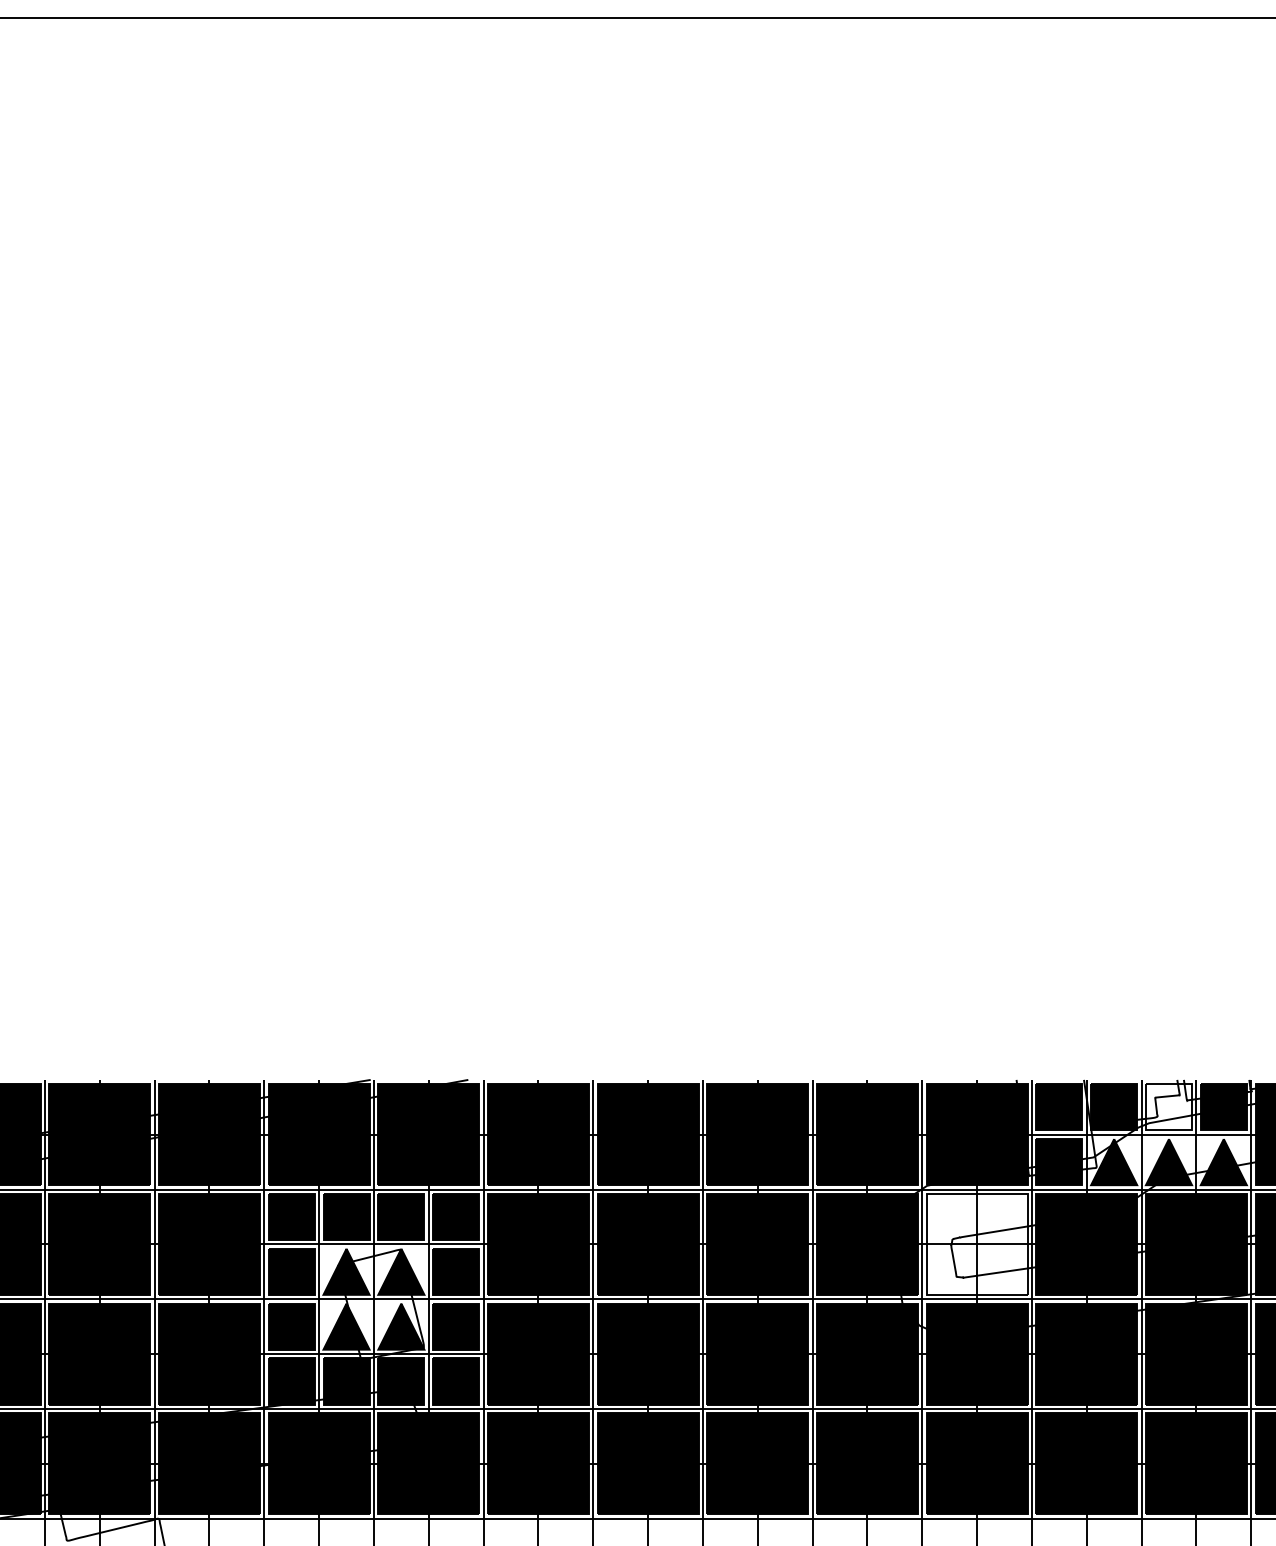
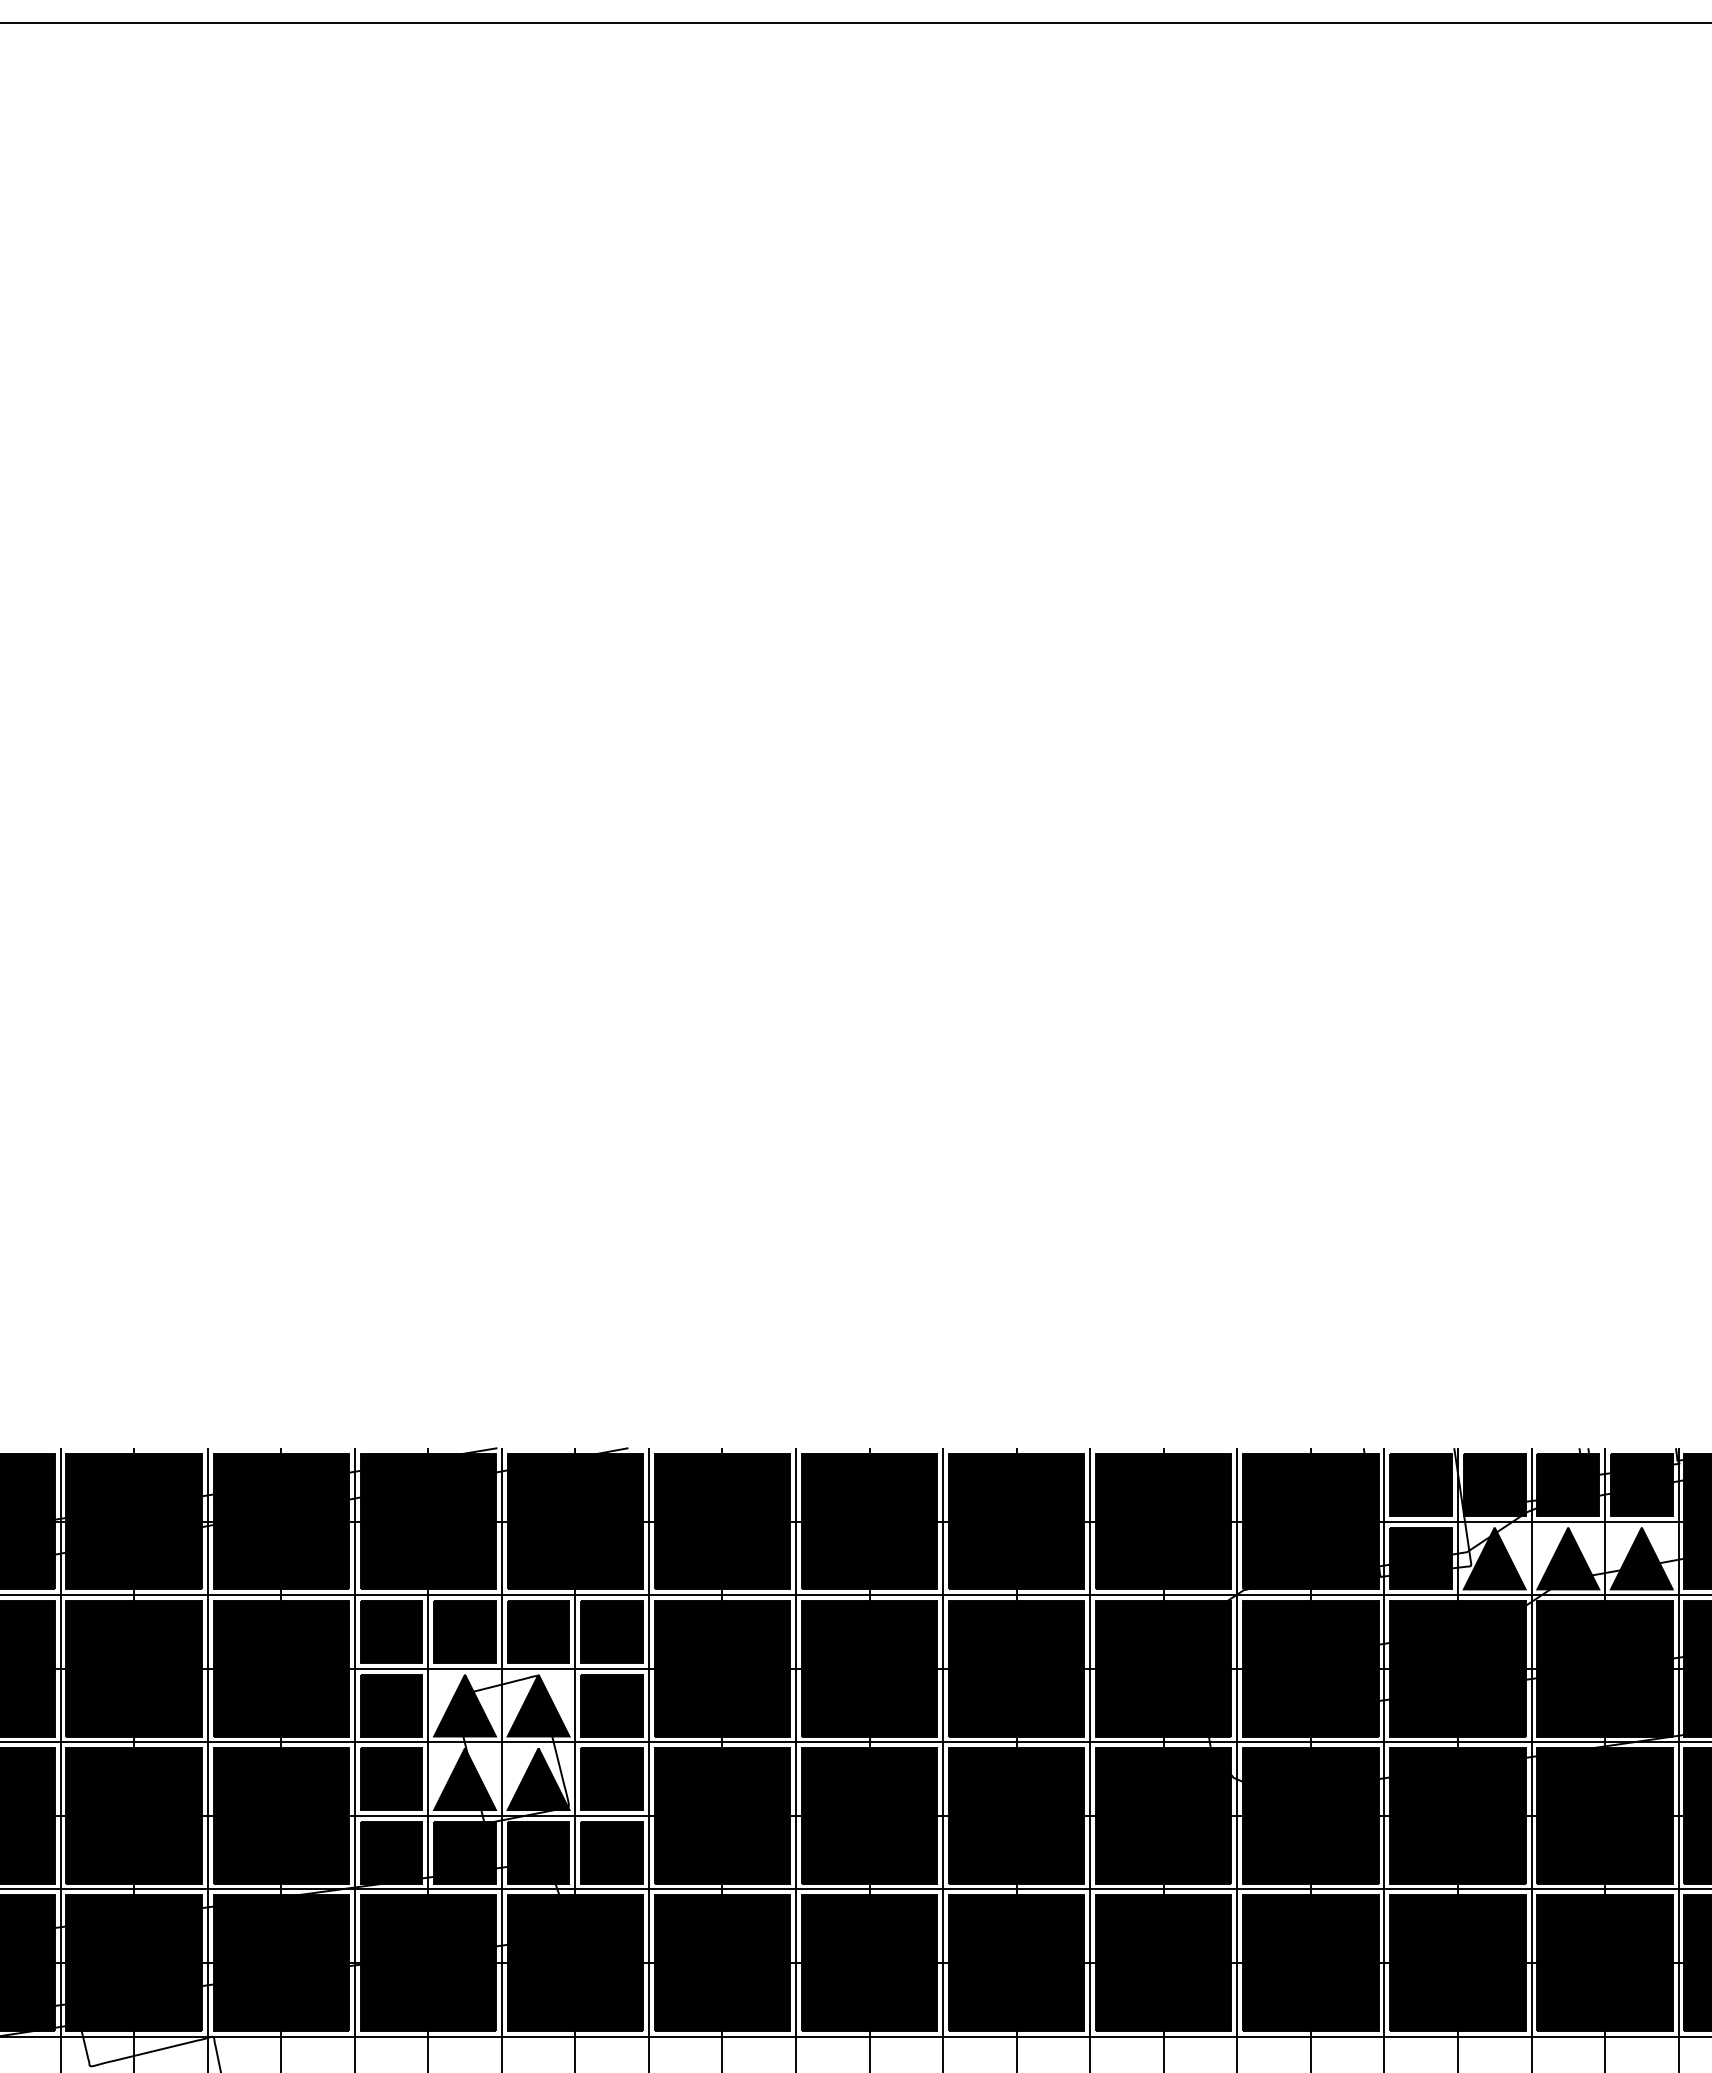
fill: (1169, 1106) -> (1568, 1484), added
fill: (976, 1244) -> (1310, 1668), added

